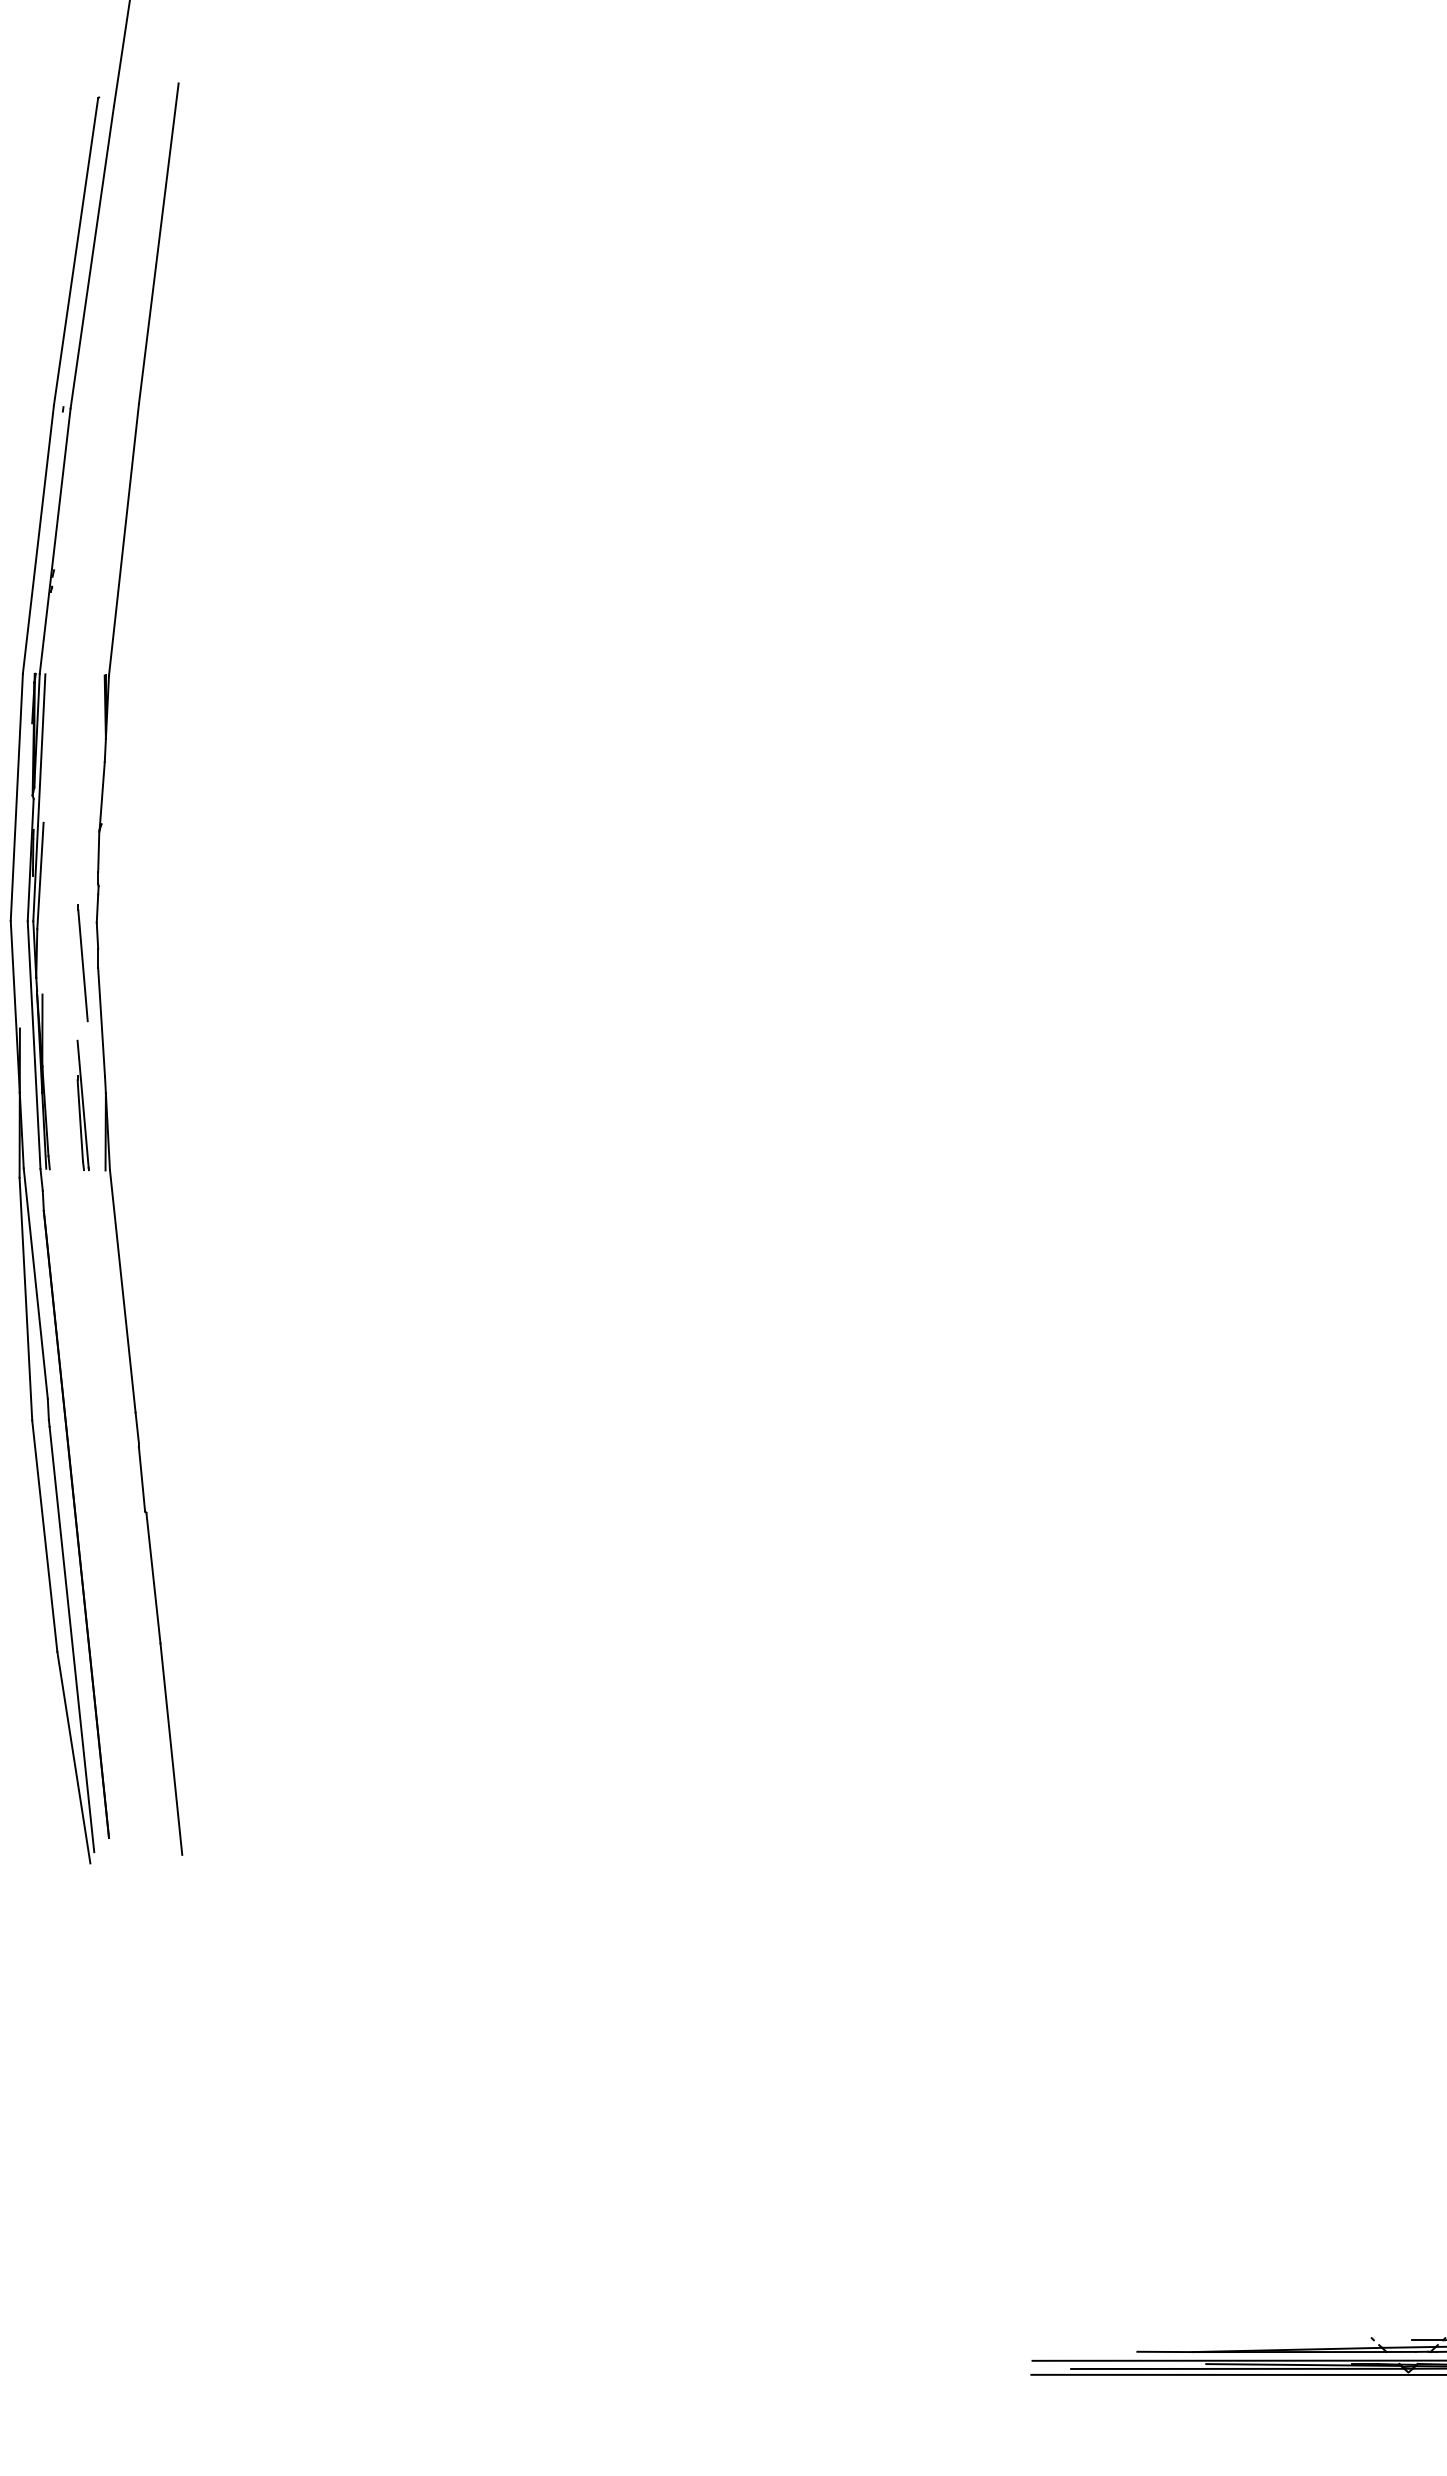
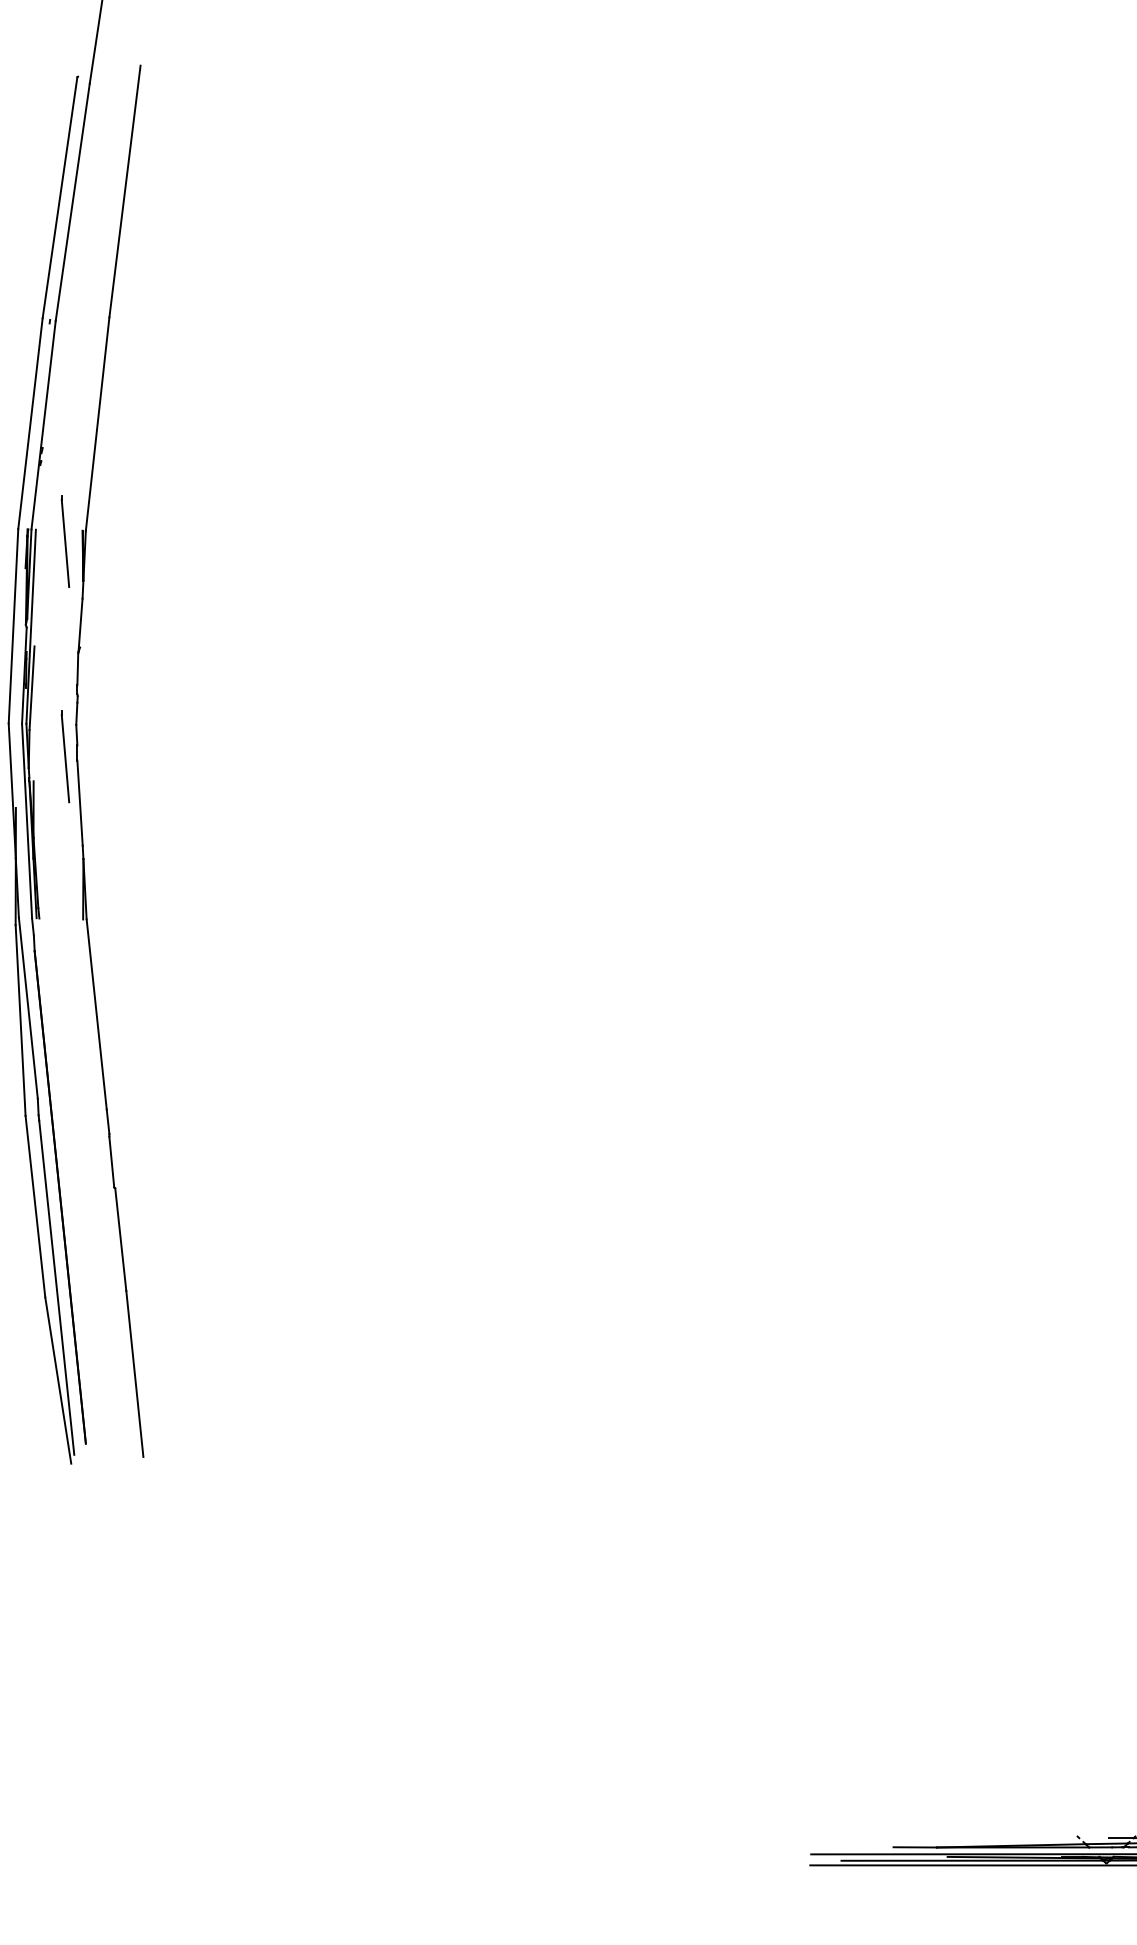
line: (82, 689) -> (65, 541), added
part: (82, 1105) -> (65, 868), removed

